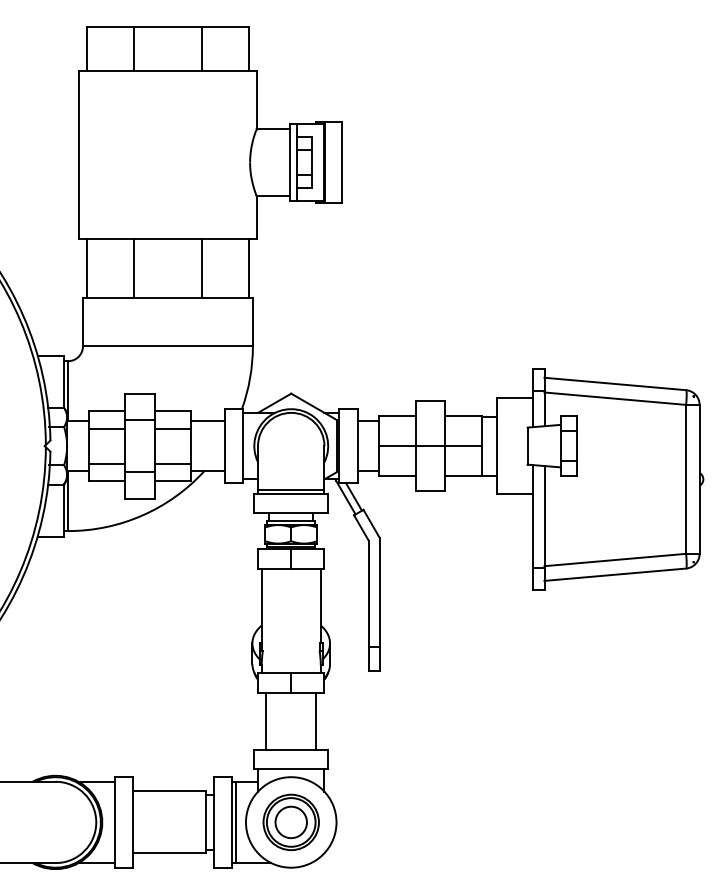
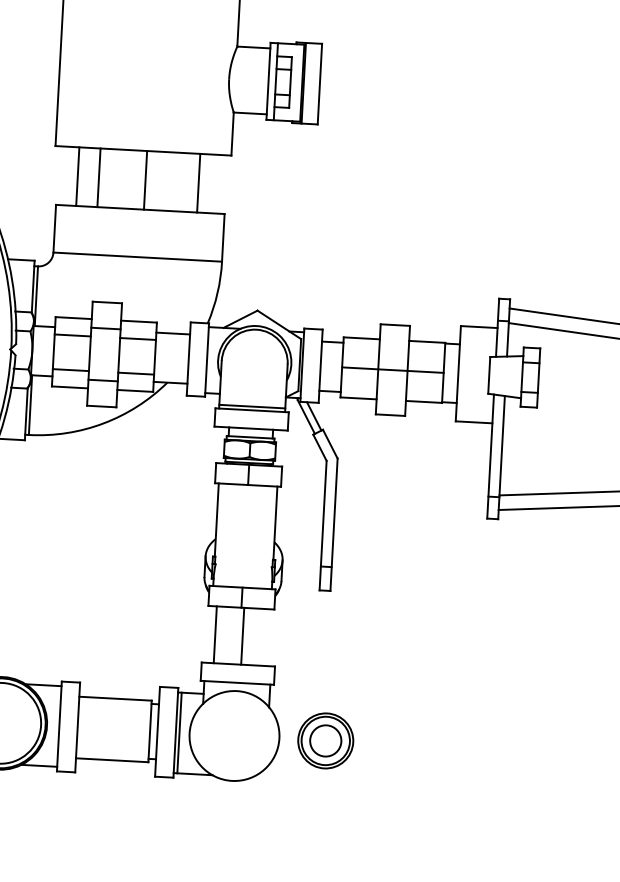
line: (86, 268) -> (98, 177), moved
line: (134, 268) -> (78, 176), moved
line: (201, 268) -> (145, 180), moved
line: (249, 268) -> (199, 182), moved
line: (316, 721) -> (243, 636), moved
part: (290, 821) -> (325, 739), moved

